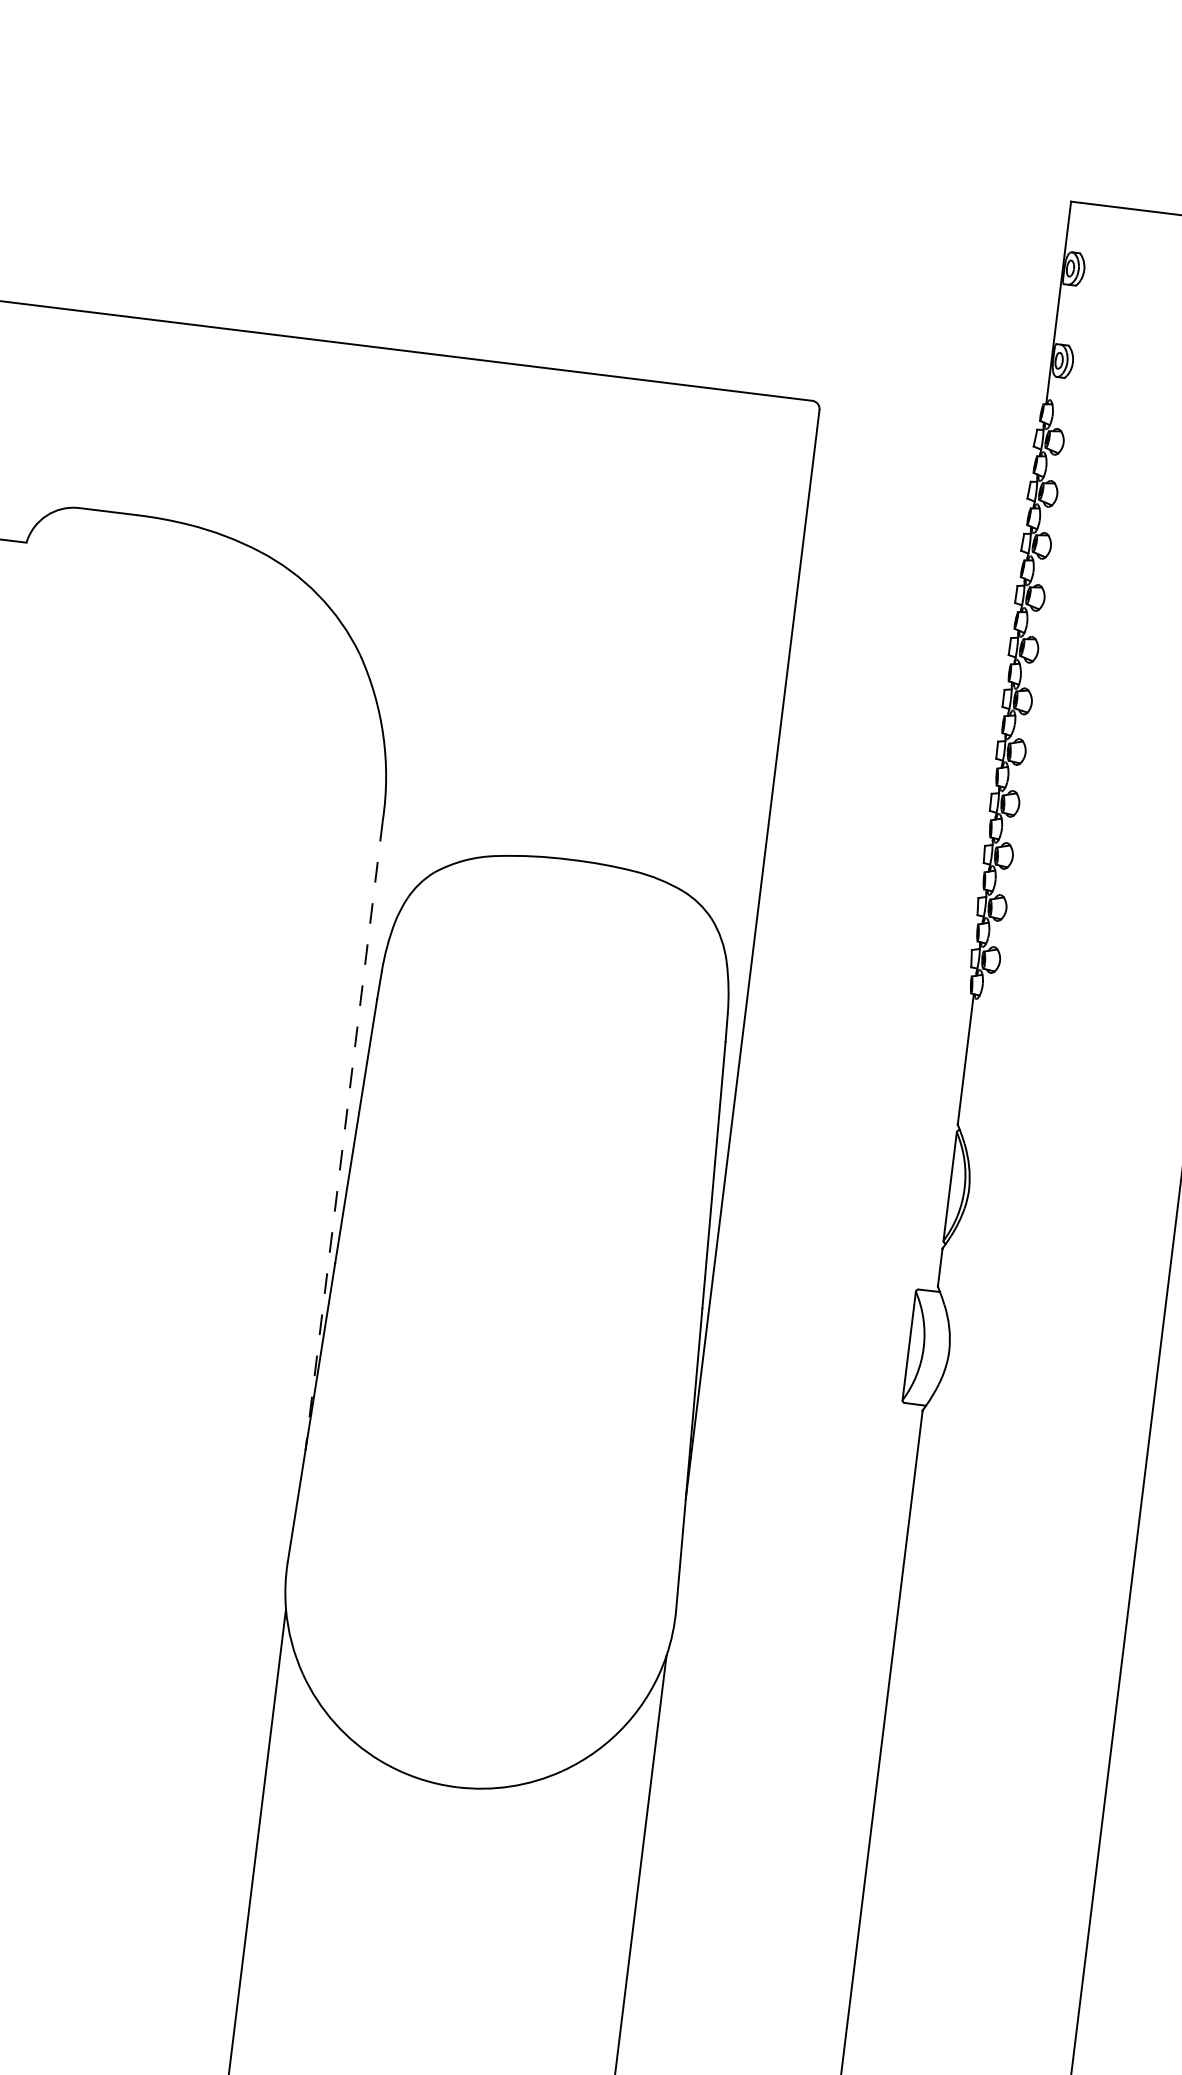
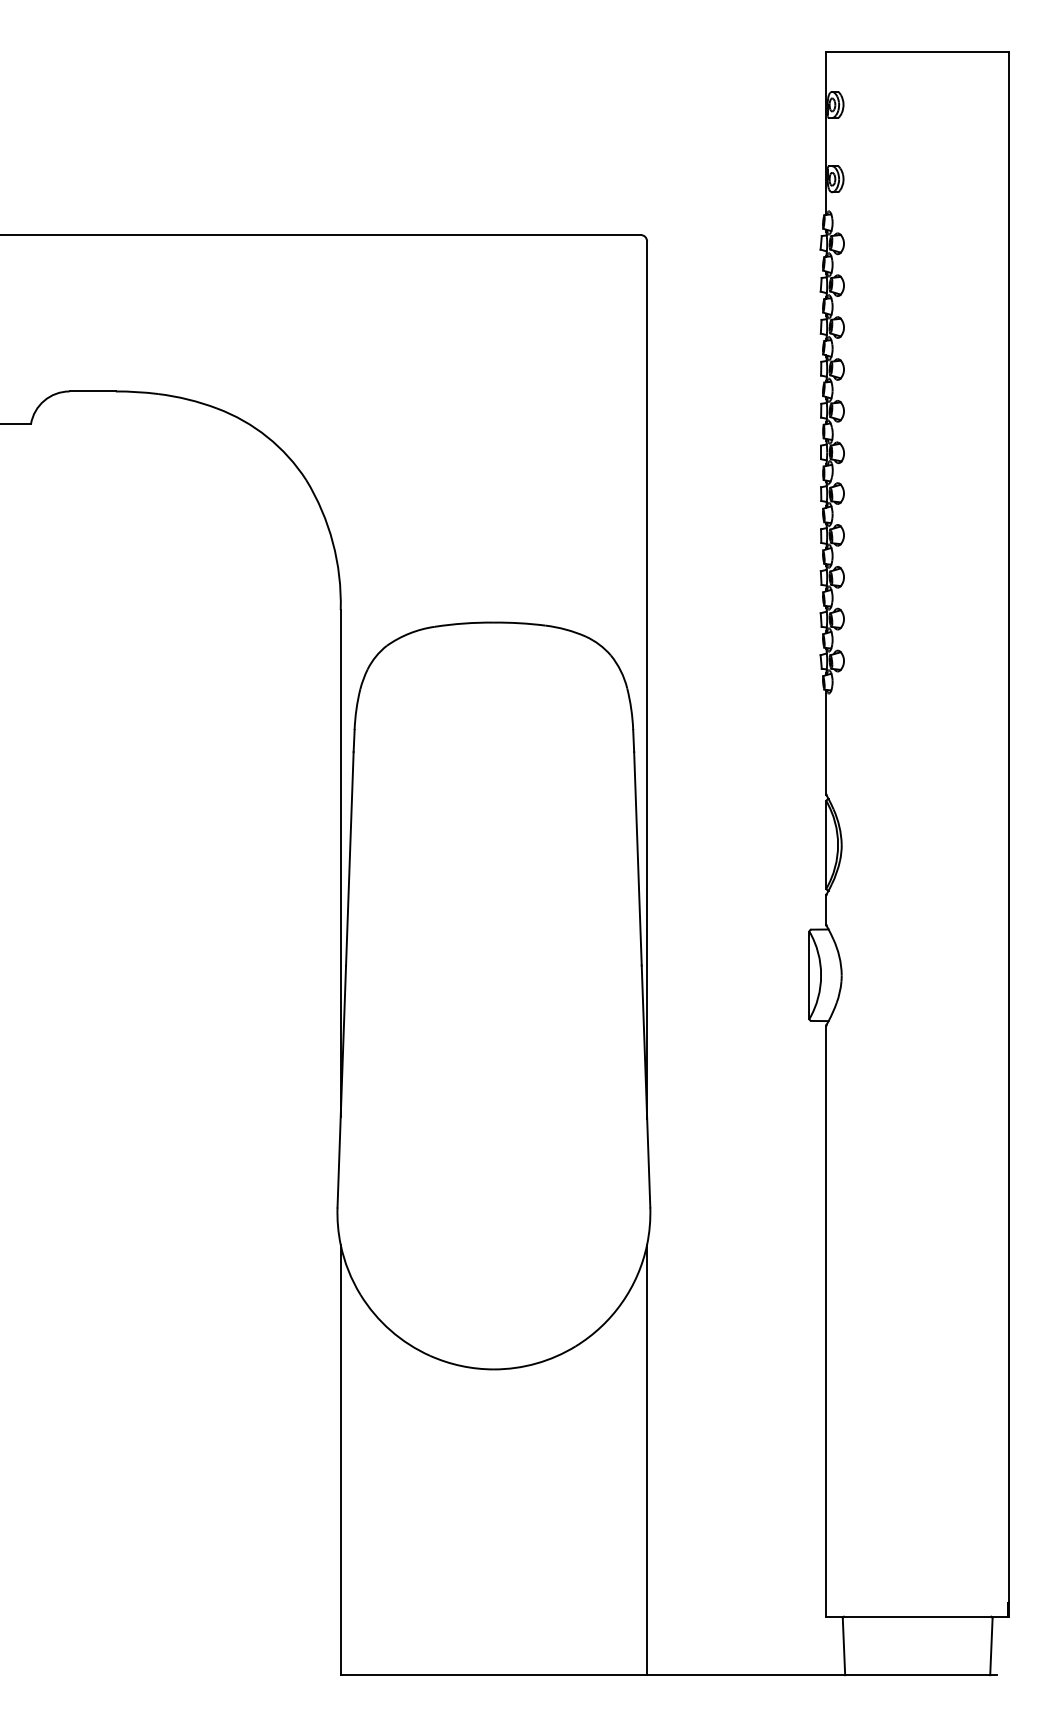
line: (343, 1135) -> (340, 863), dashed -> solid

